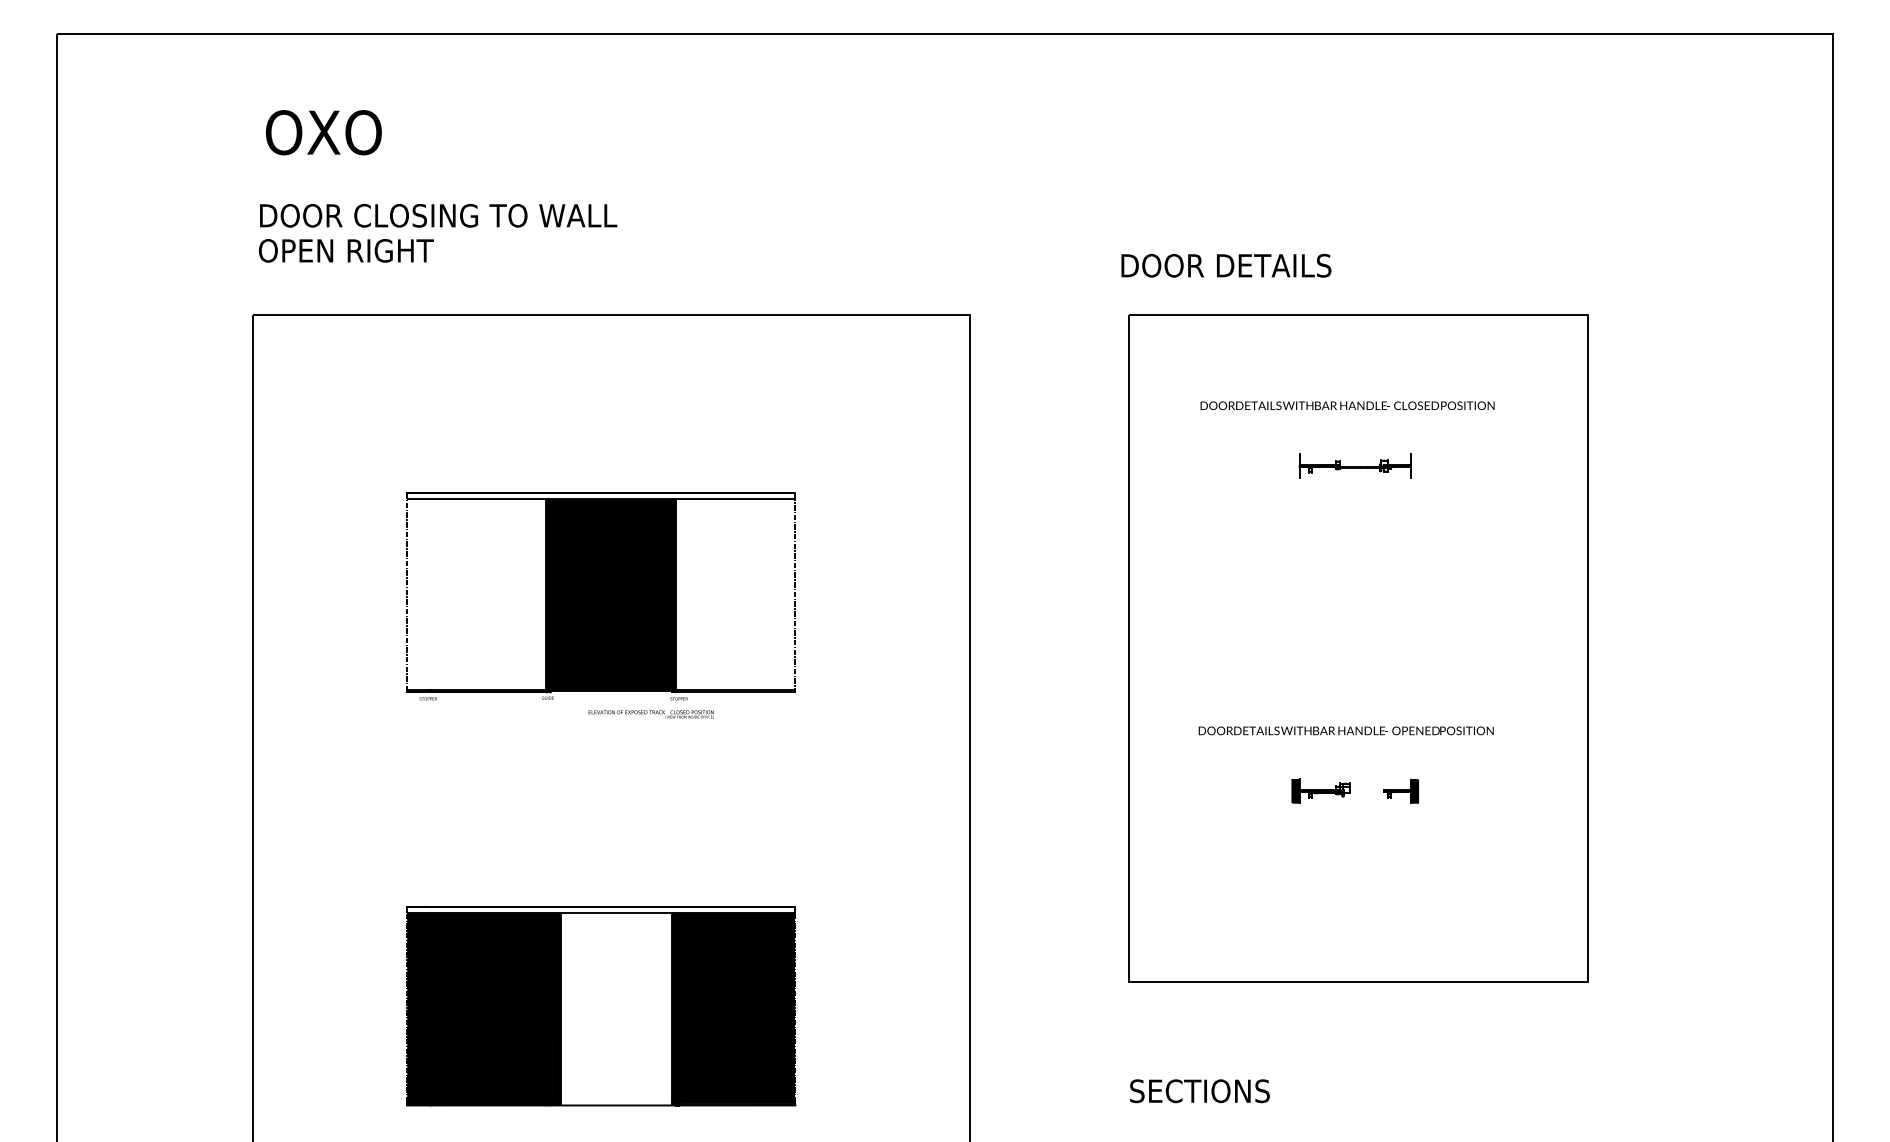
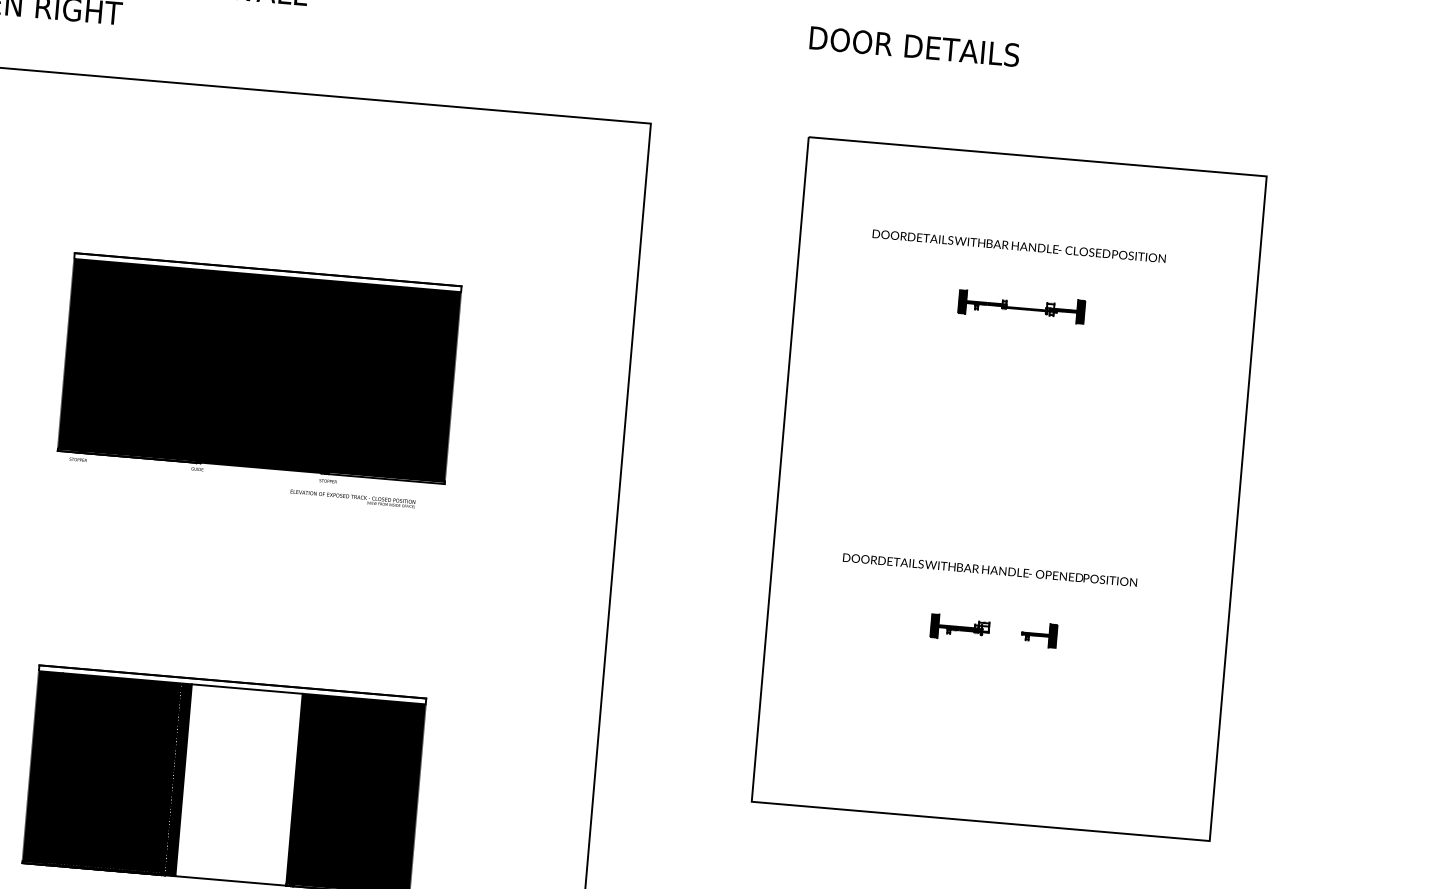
text: (1226, 265) -> (914, 46), moved
hatch: (1295, 465) -> (962, 301), added
hatch: (1414, 465) -> (1080, 311), added
fill: (476, 594) -> (135, 359), added
fill: (735, 594) -> (393, 382), added
text: (650, 714) -> (352, 498), moved

